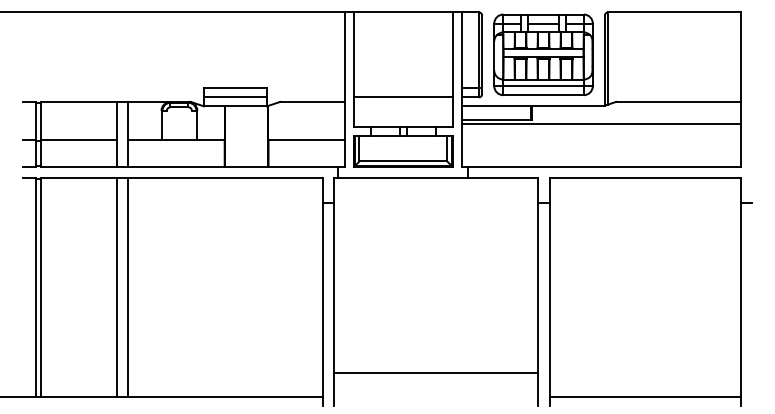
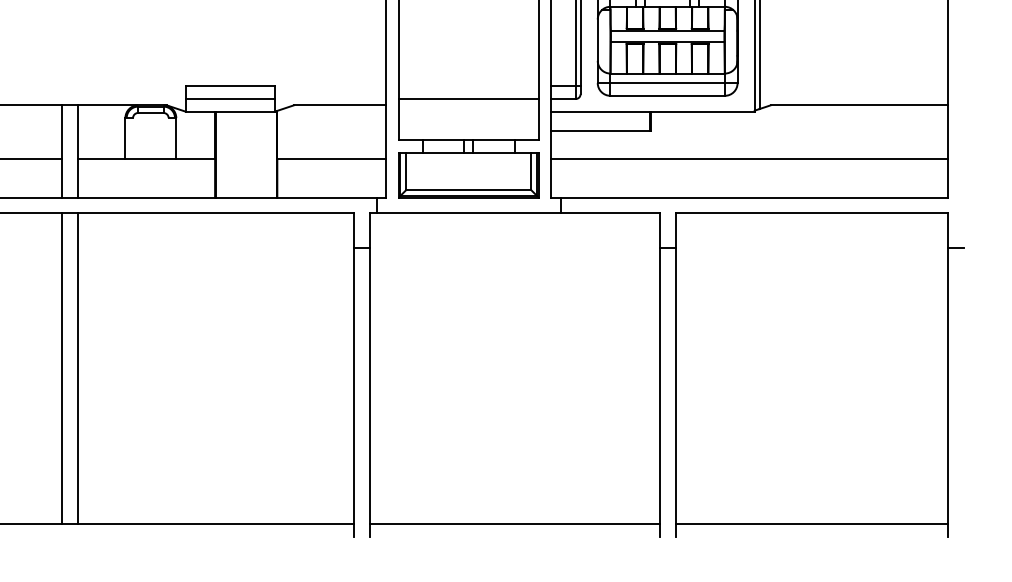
line: (600, 123) -> (748, 158), moved
line: (435, 373) -> (514, 524), moved

